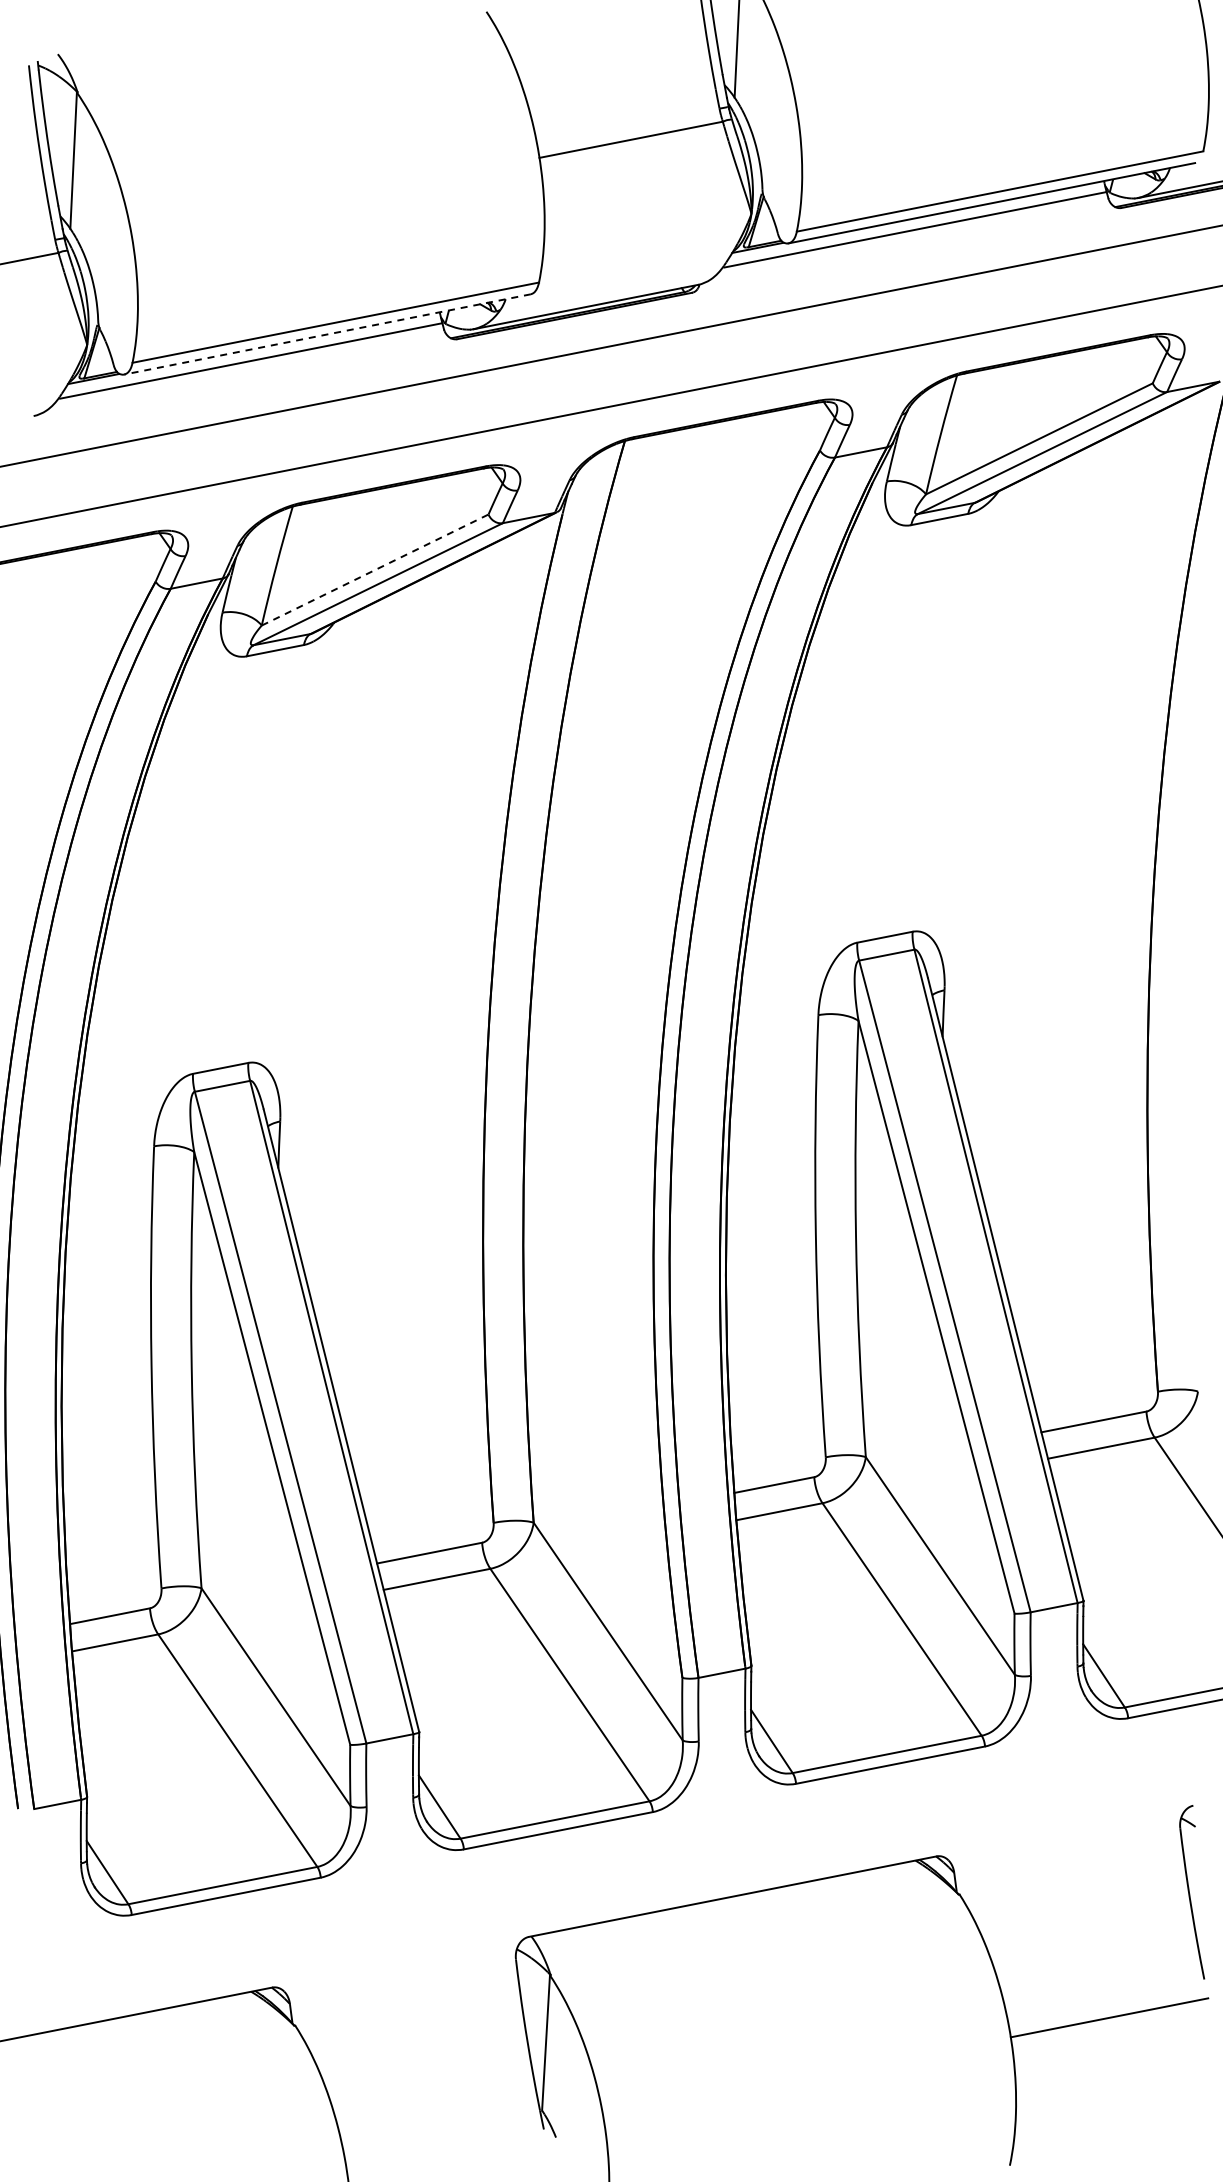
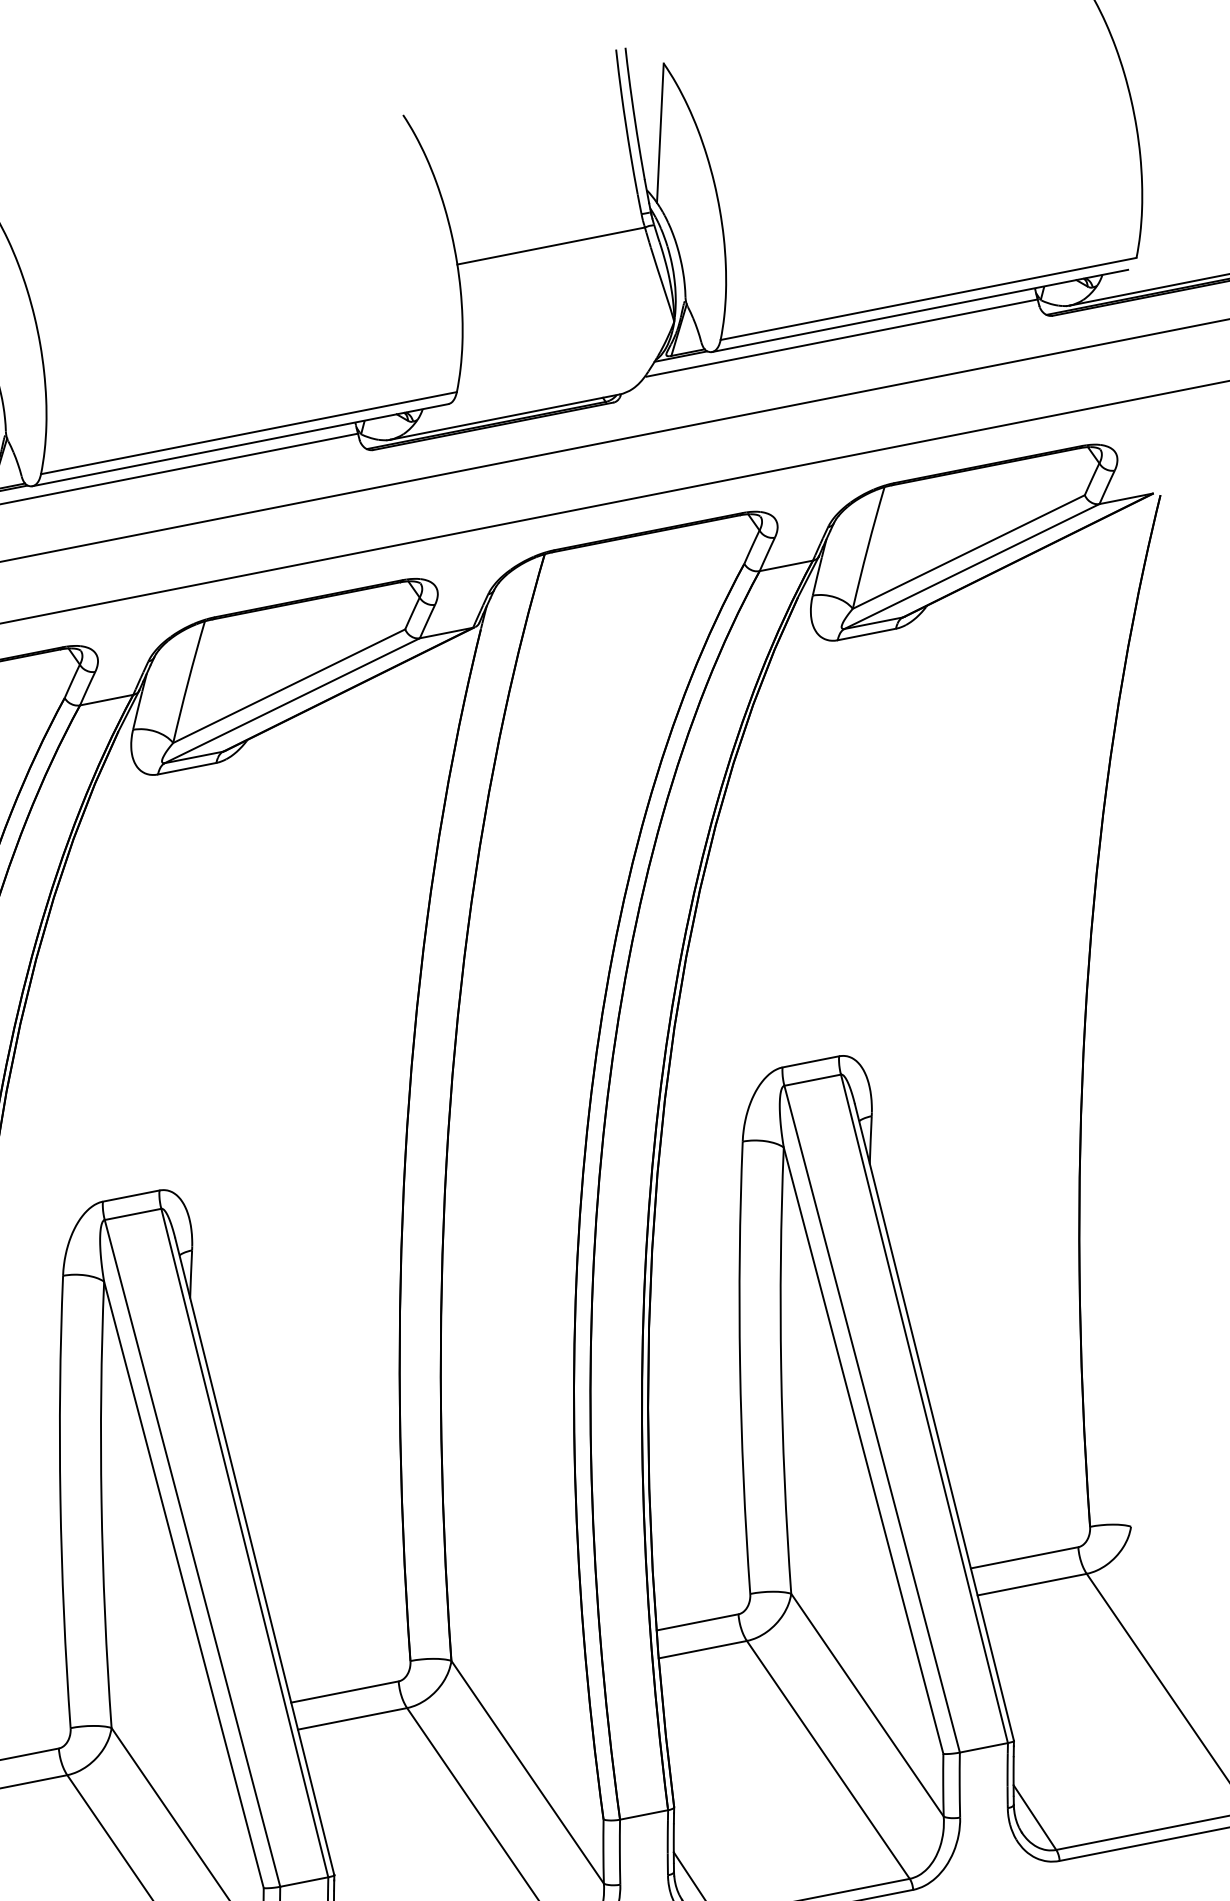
line: (327, 334) -> (240, 445), dashed -> solid
line: (375, 569) -> (289, 685), dashed -> solid

